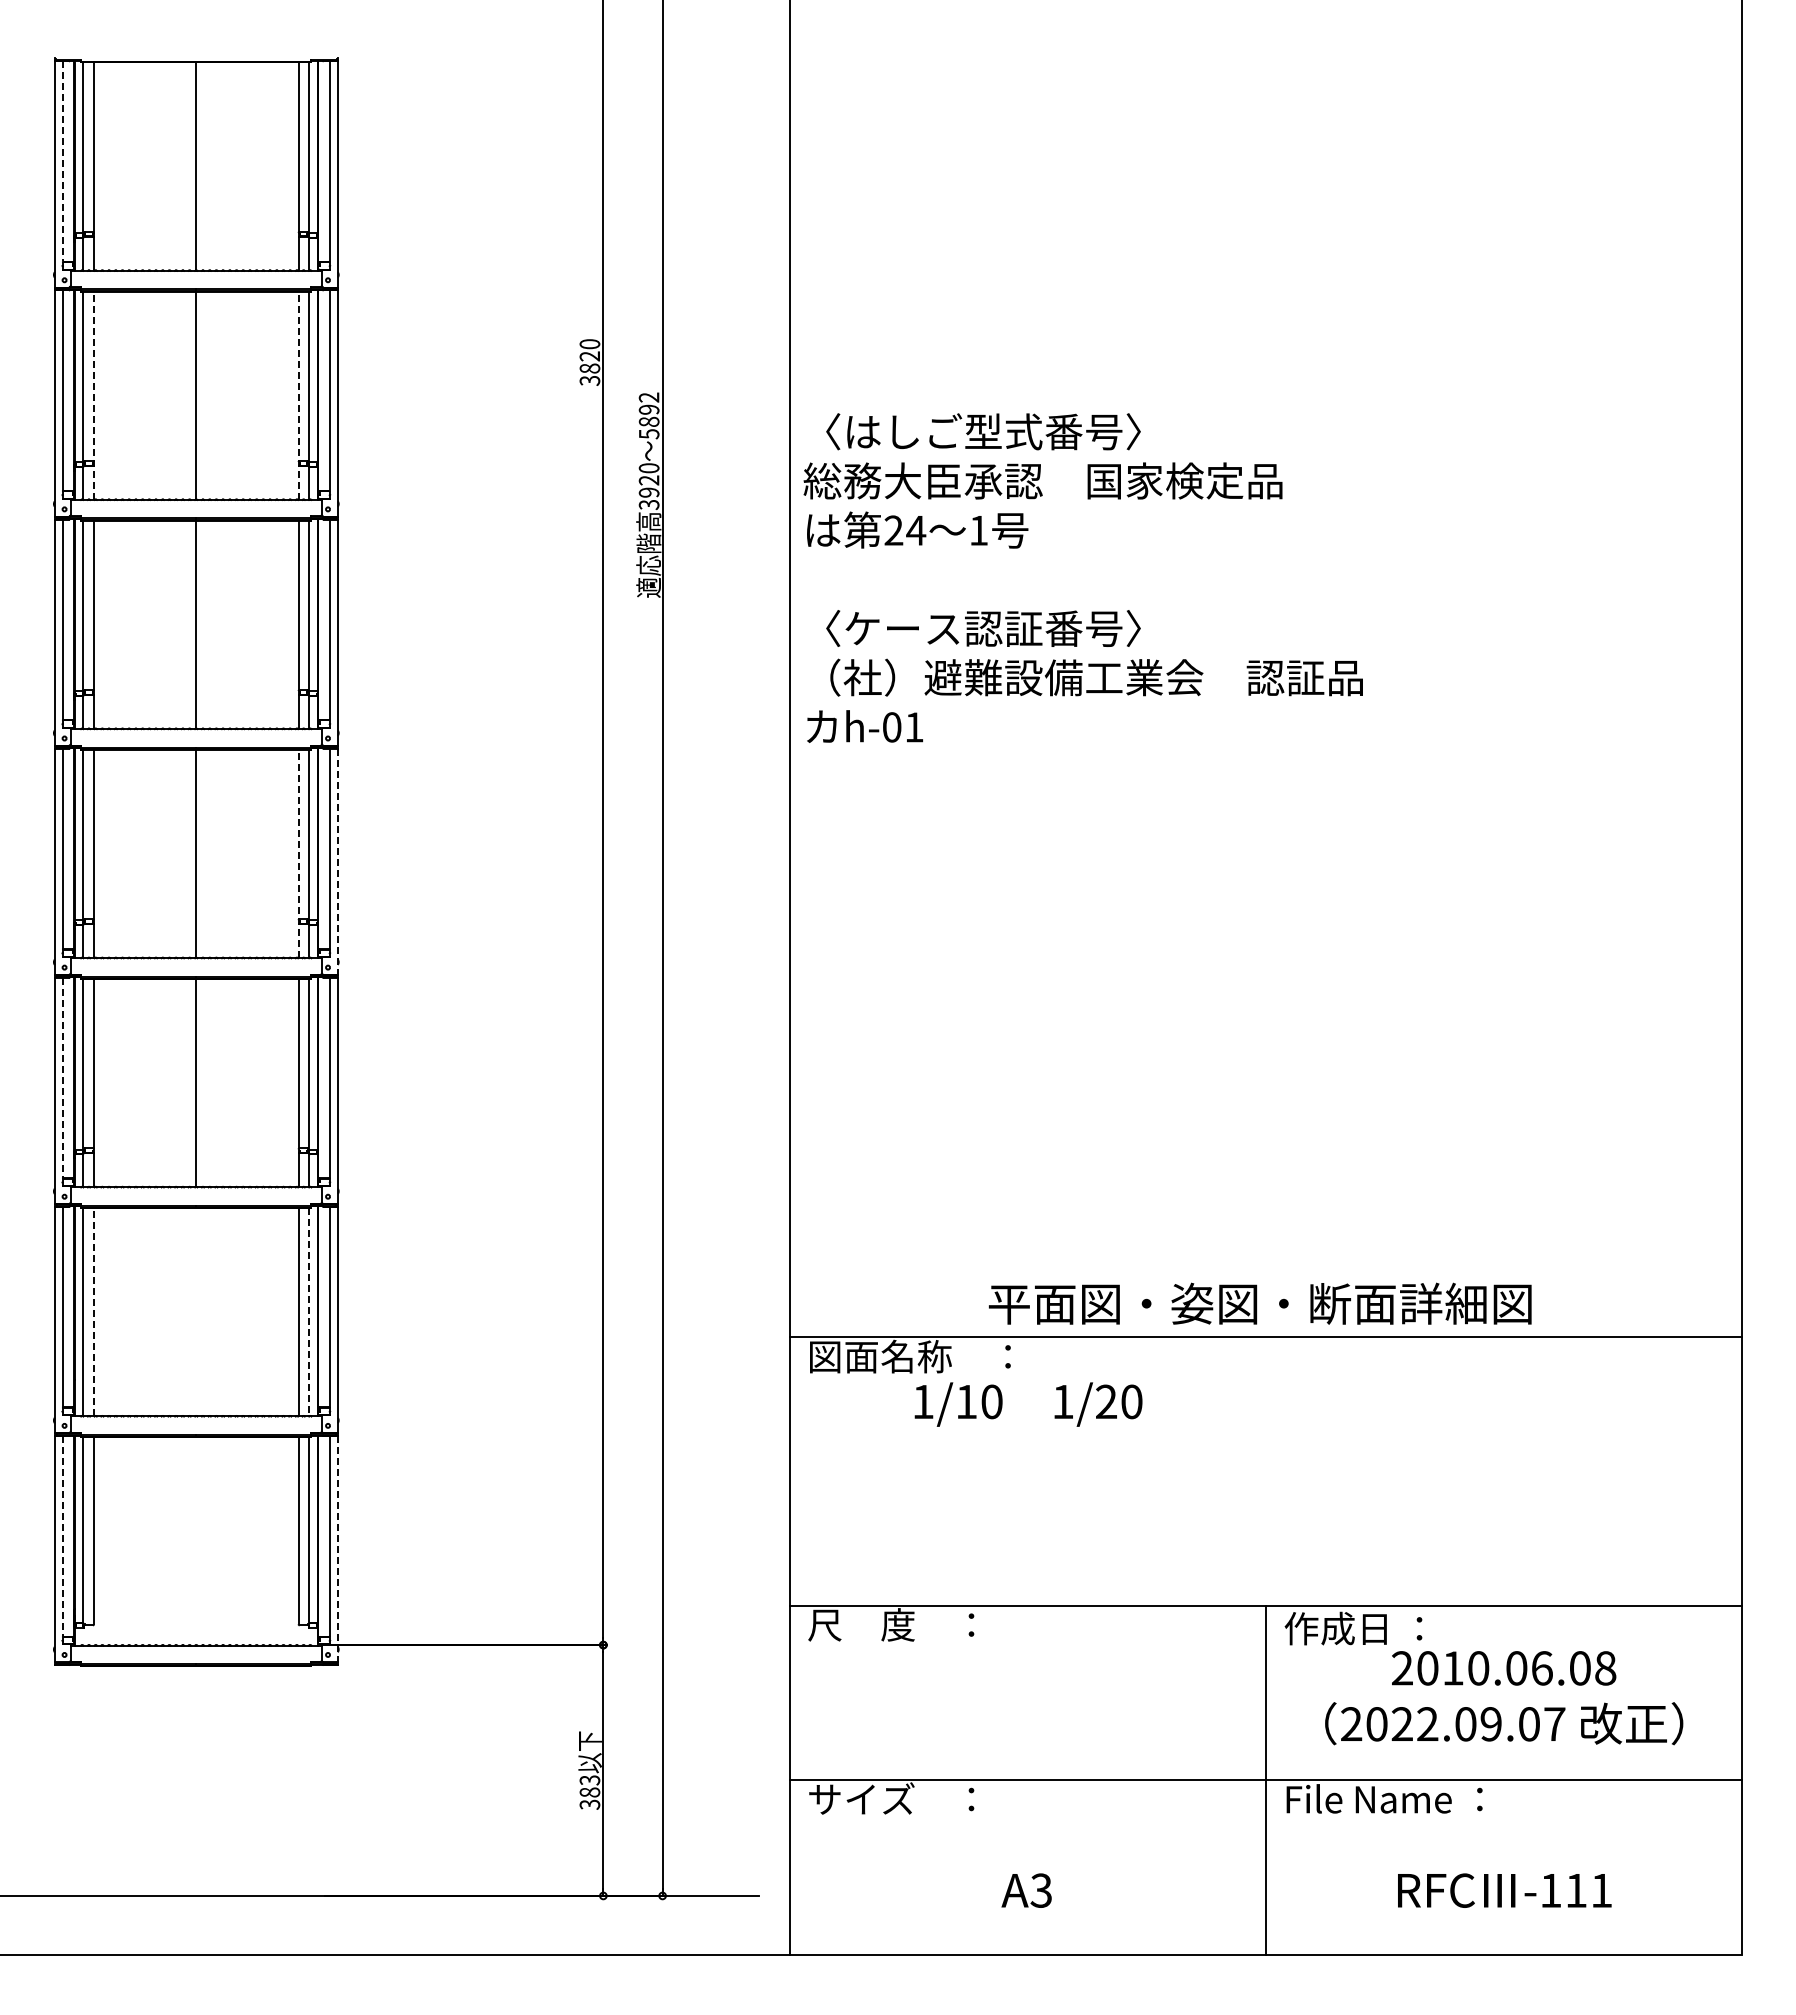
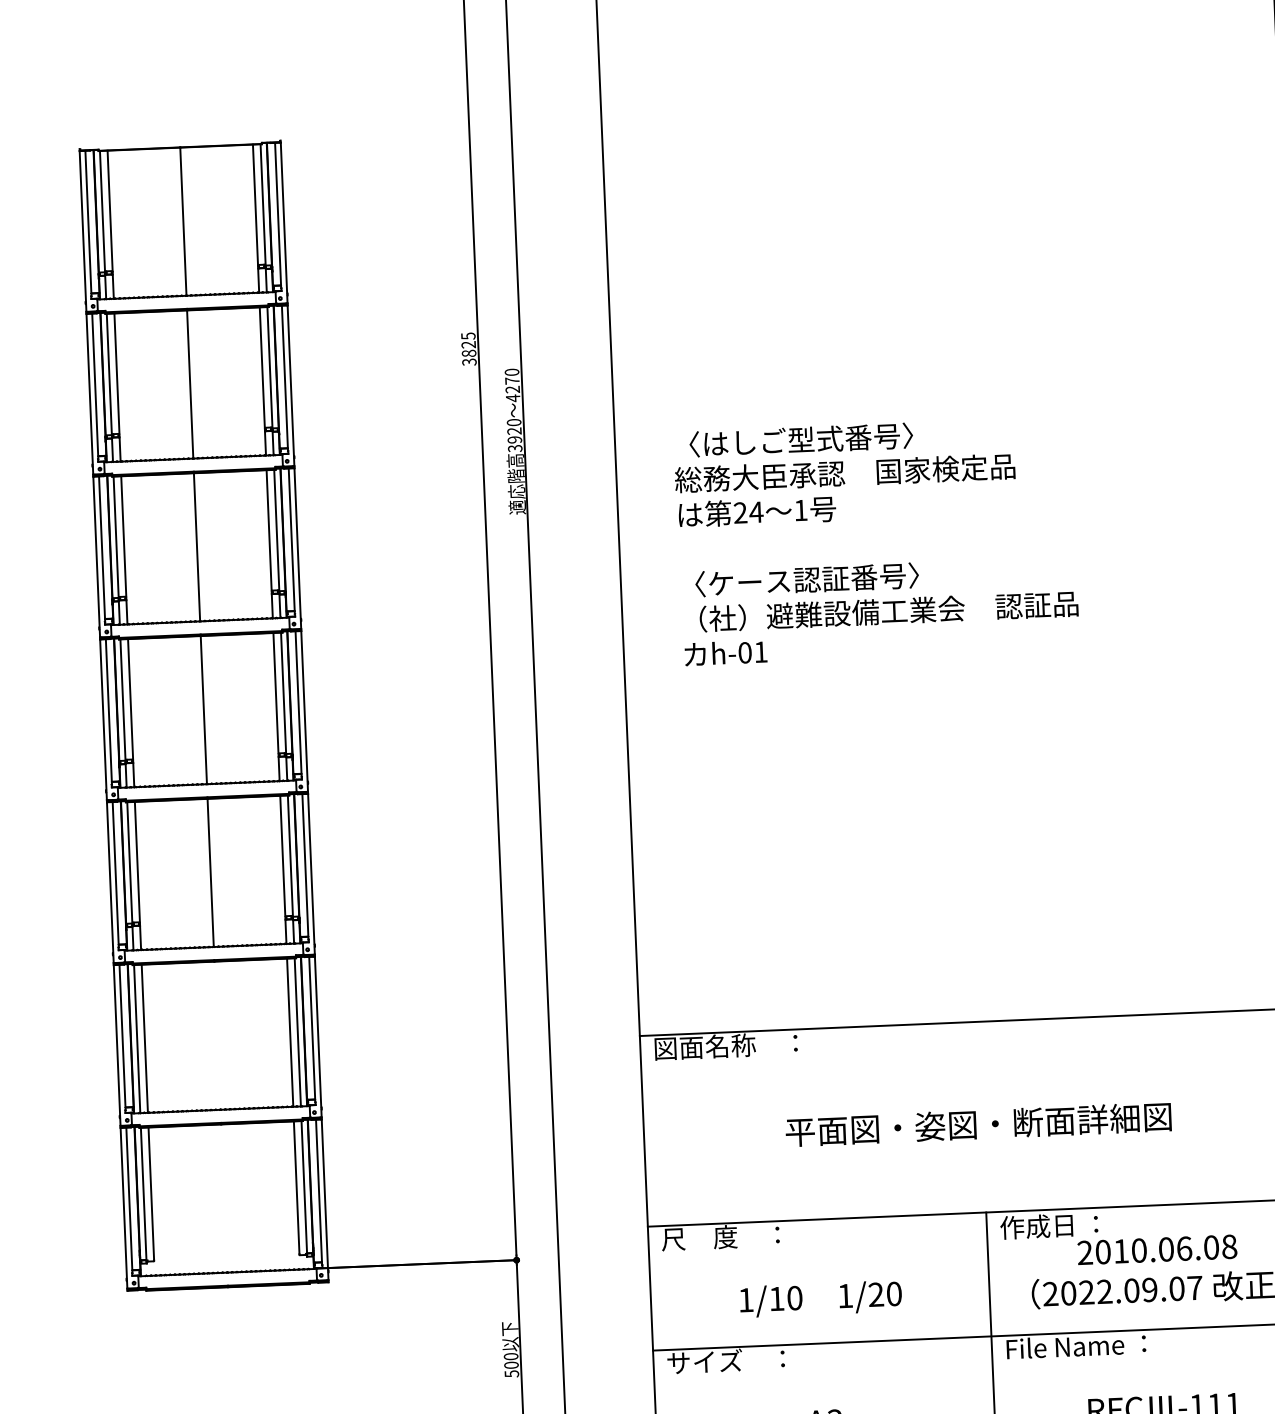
line: (62, 161) -> (88, 222), dashed -> solid
text: (589, 344) -> (468, 336), 3820 -> 3825
line: (94, 395) -> (117, 387), dashed -> solid
line: (298, 395) -> (262, 381), dashed -> solid
text: (648, 415) -> (512, 385), 5892 -> 4270
text: (1082, 577) -> (875, 540), moved
line: (298, 853) -> (276, 706), dashed -> solid
line: (337, 862) -> (304, 711), dashed -> solid
line: (62, 1077) -> (115, 872), dashed -> solid
text: (1260, 1303) -> (978, 1124), moved
line: (94, 1311) -> (145, 1038), dashed -> solid
line: (309, 1312) -> (297, 1032), dashed -> solid
text: (1028, 1404) -> (820, 1298), moved
line: (62, 1535) -> (129, 1198), dashed -> solid
line: (337, 1549) -> (324, 1200), dashed -> solid
text: (589, 1792) -> (511, 1365), 383 -> 500

